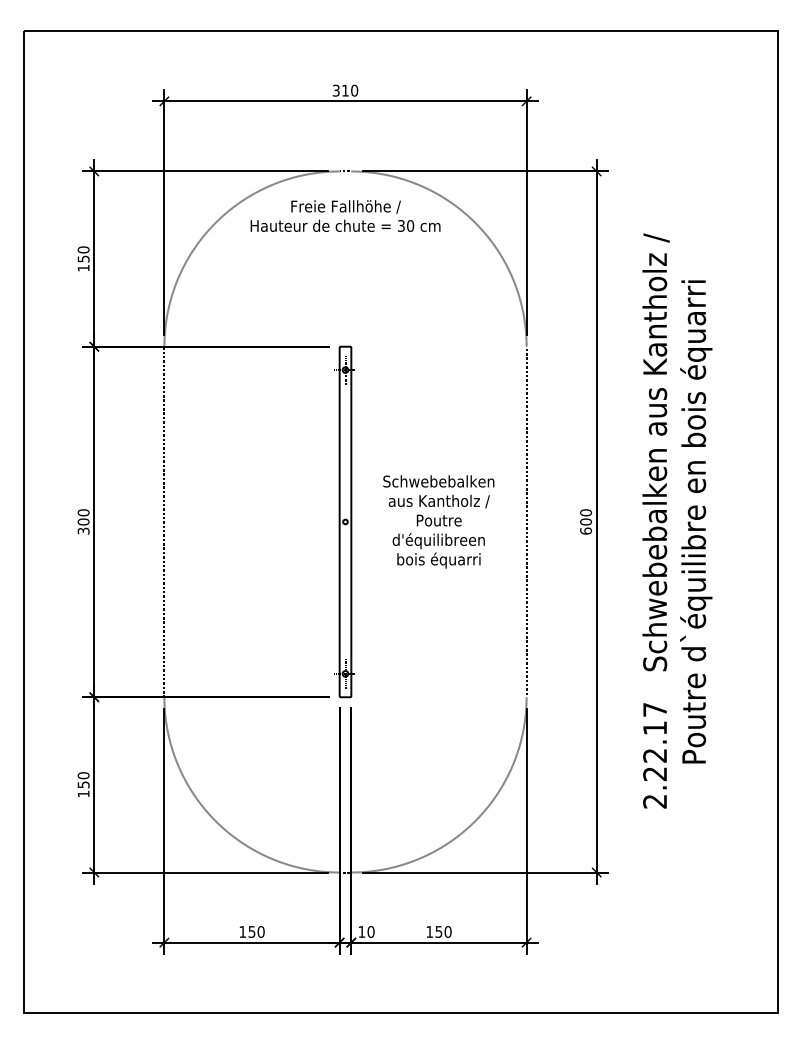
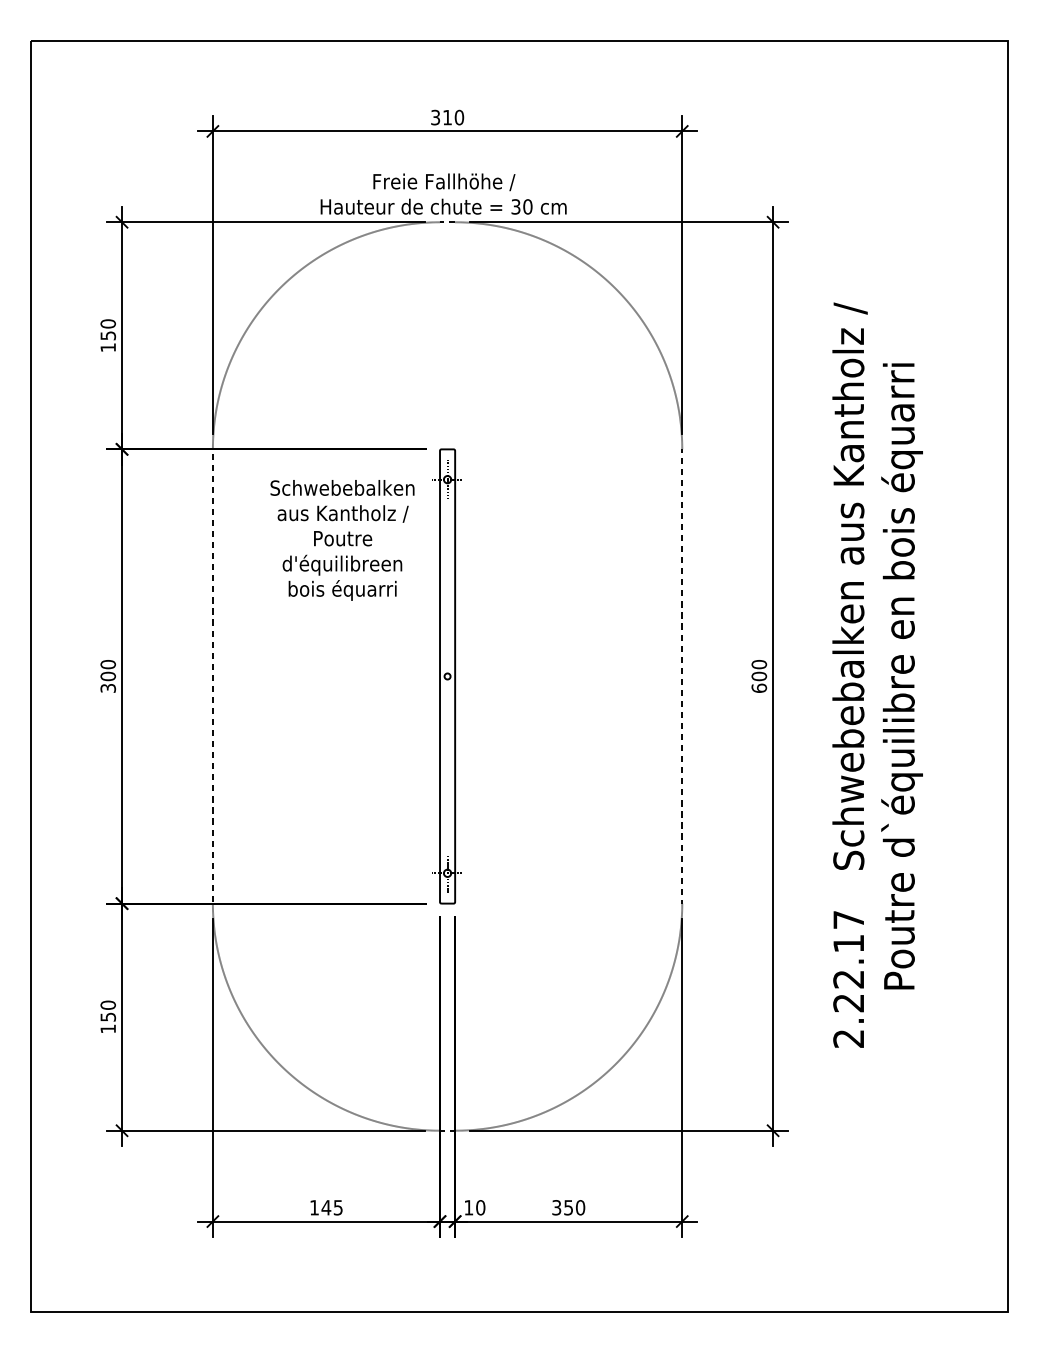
text: (345, 215) -> (443, 193), moved
text: (438, 522) -> (342, 540), moved
text: (255, 931) -> (331, 1207), 150 -> 145
text: (429, 931) -> (556, 1207), 150 -> 350

